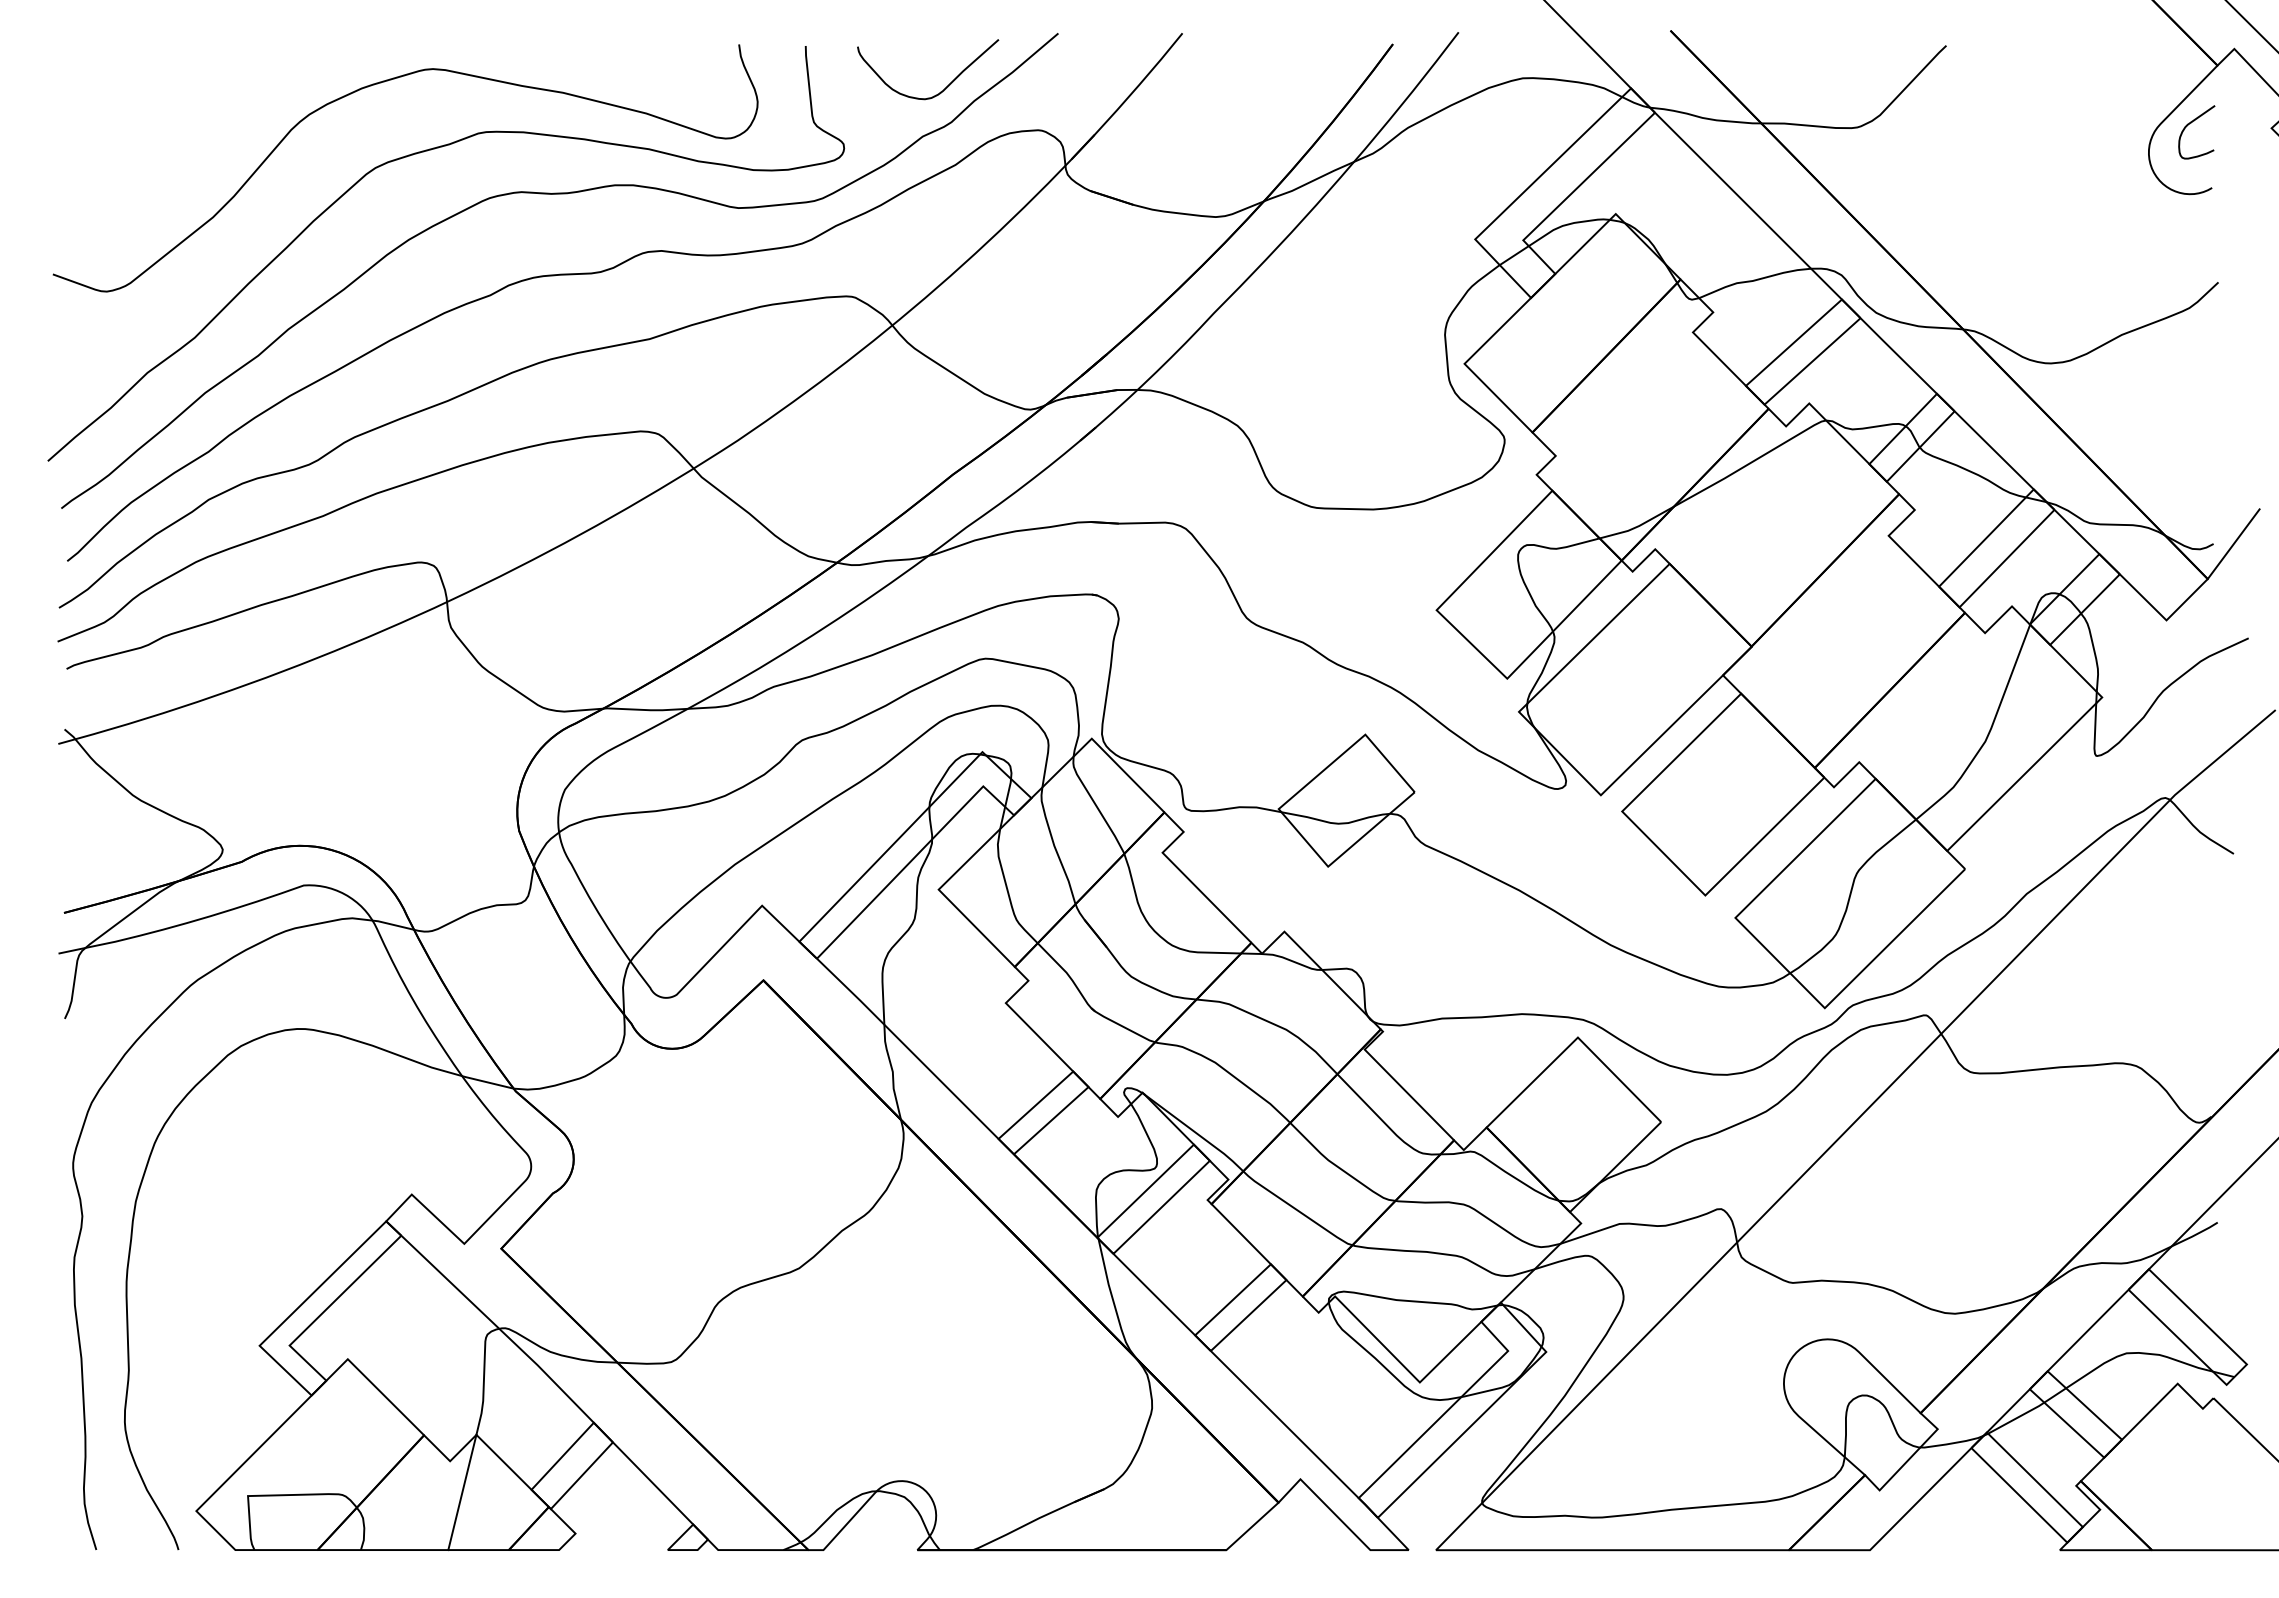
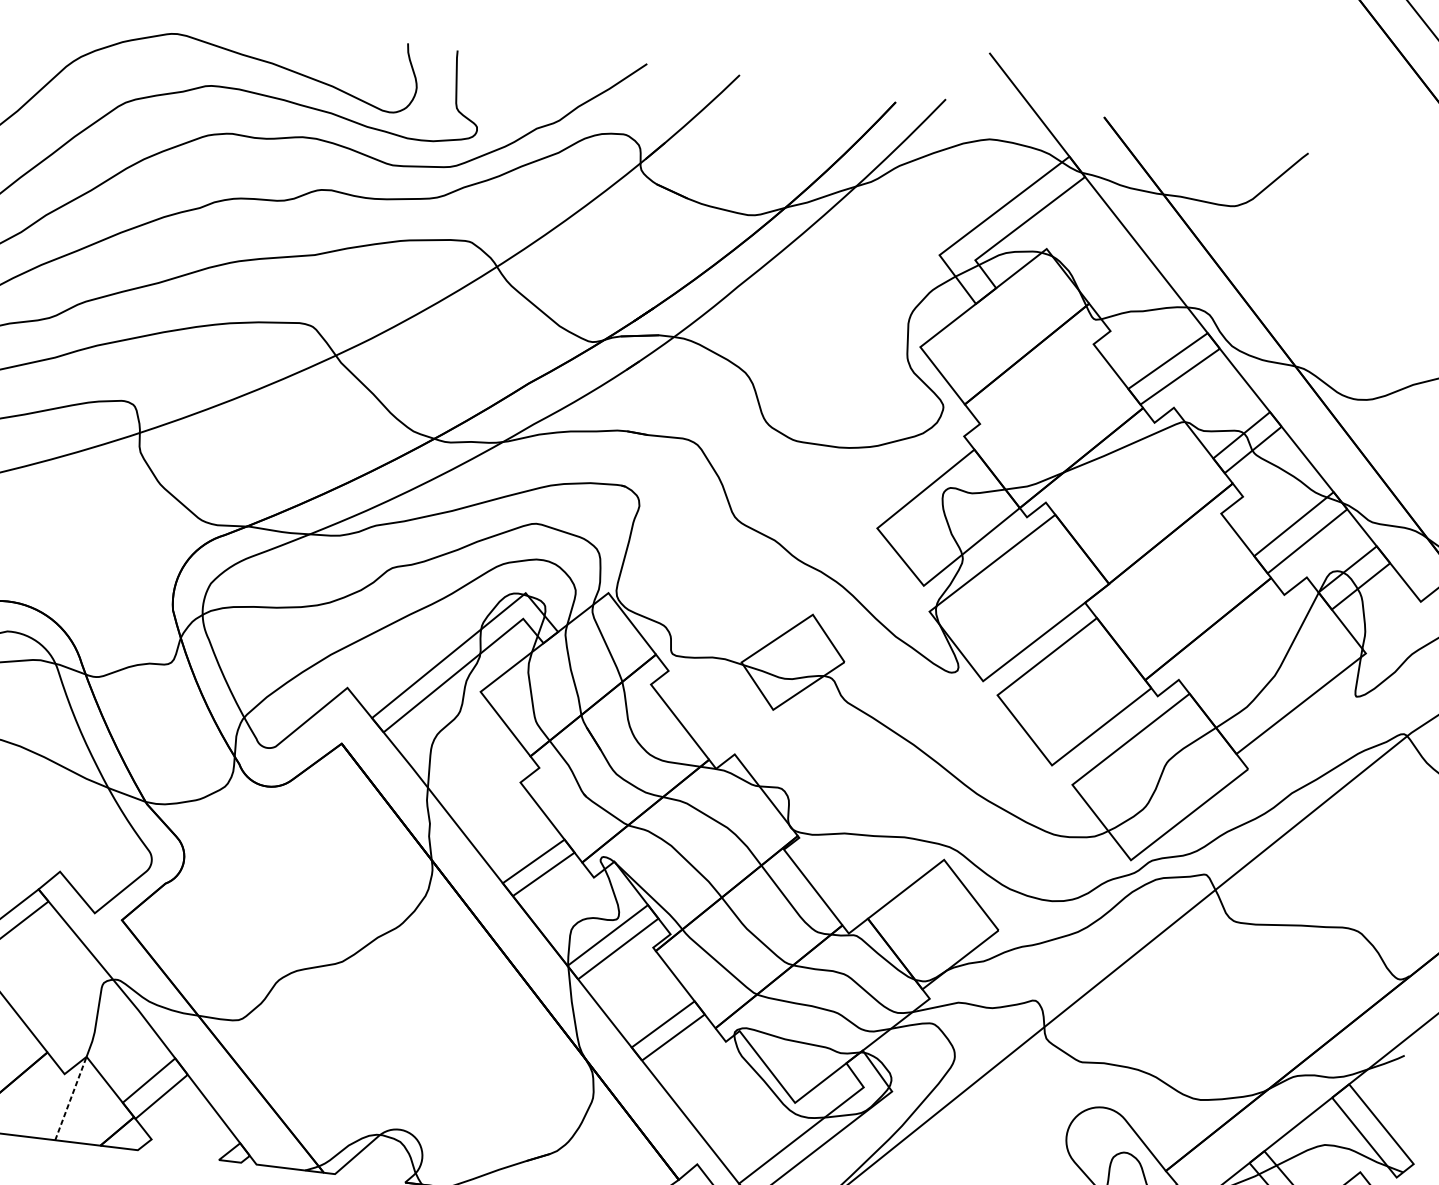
curve: (946, 86) -> (558, 93), removed
line: (462, 1491) -> (71, 1097), solid -> dashed

